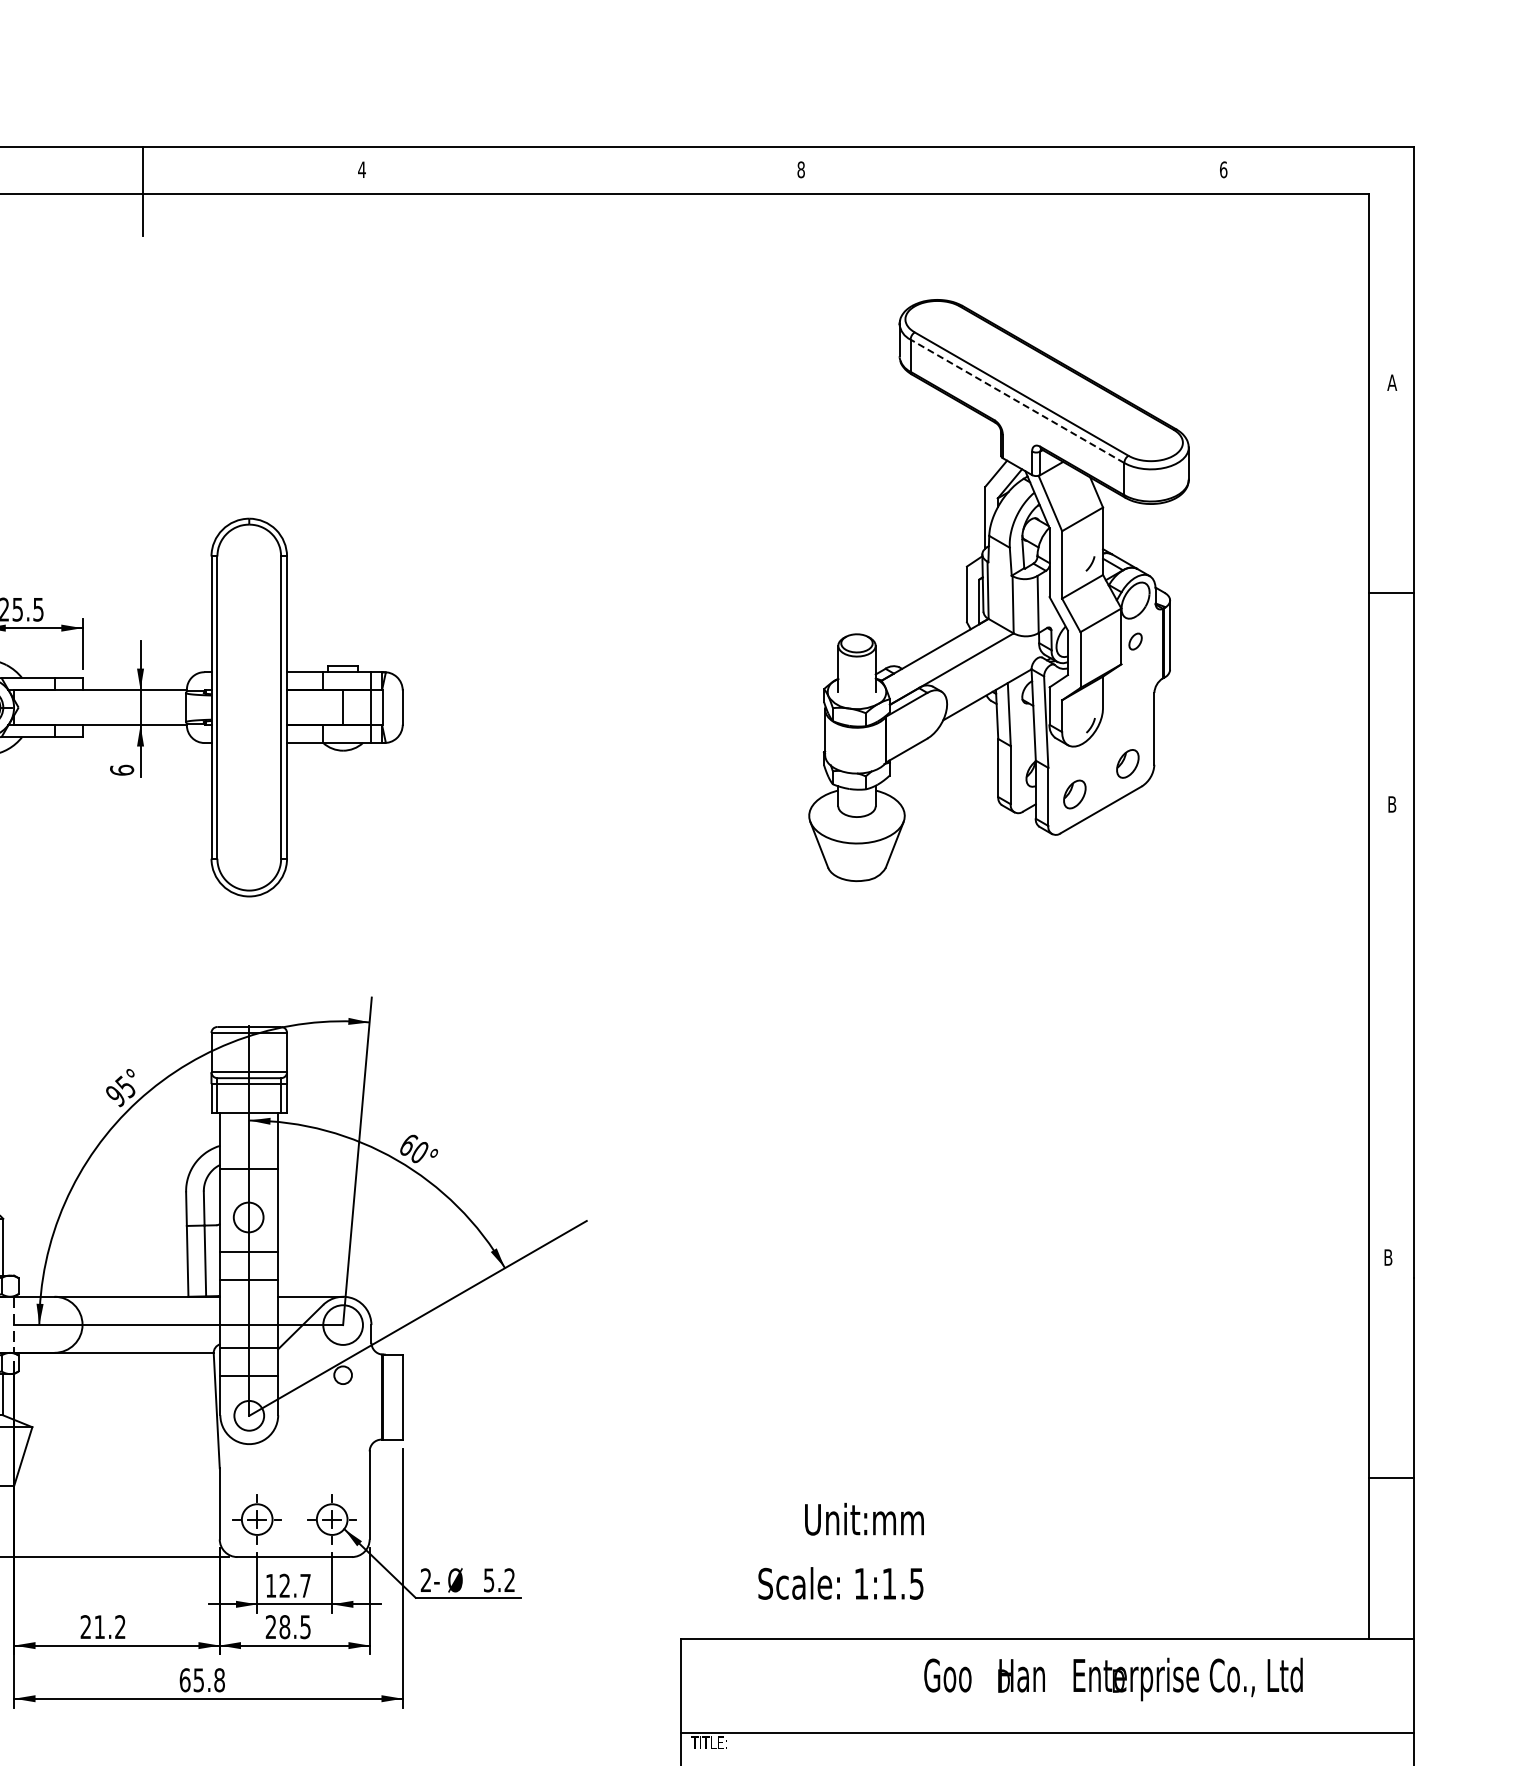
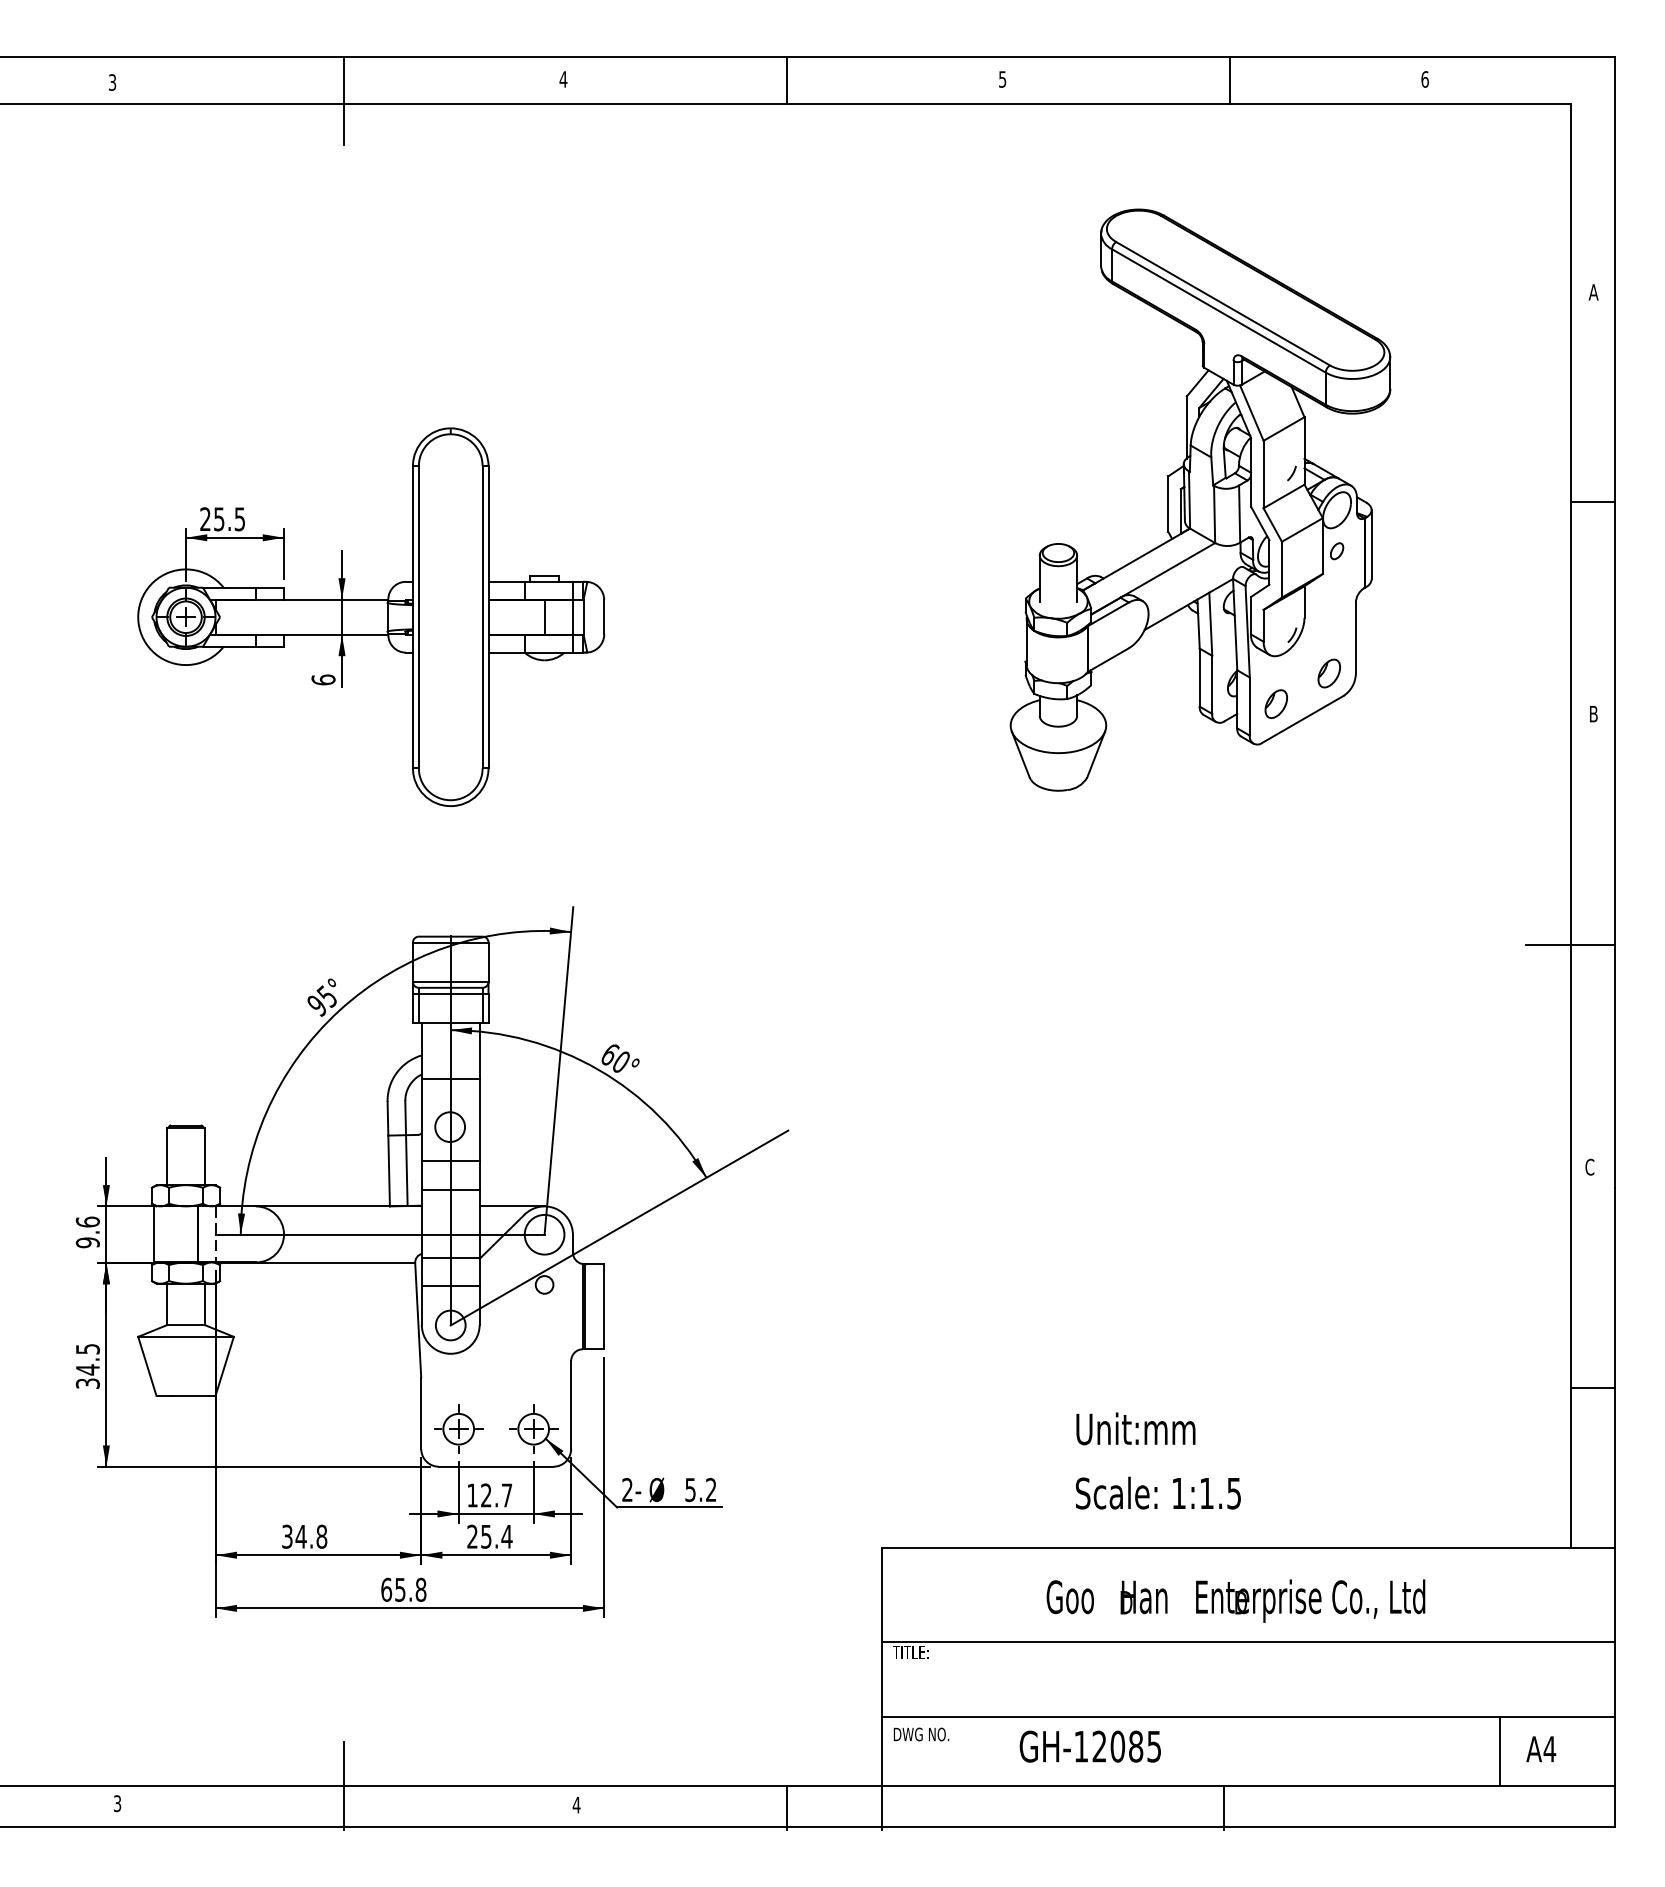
text: (801, 169) -> (1002, 79), 8 -> 5
line: (586, 171) -> (787, 81), added
line: (1028, 171) -> (1229, 81), added
line: (1017, 400) -> (1218, 310), dashed -> solid
line: (1369, 1034) -> (1570, 944), added
text: (1388, 1256) -> (1589, 1166), B -> C
text: (864, 1518) -> (1135, 1428), moved
text: (841, 1582) -> (1158, 1492), moved
text: (103, 1626) -> (304, 1536), 21.2 -> 34.8
text: (295, 1626) -> (496, 1536), 28.5 -> 25.4
text: (1113, 1678) -> (1235, 1600), moved

